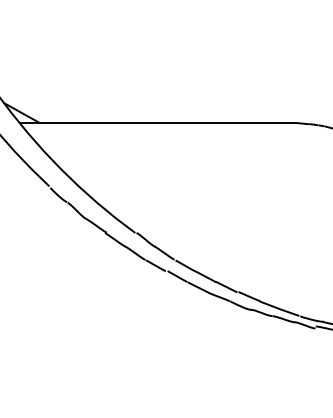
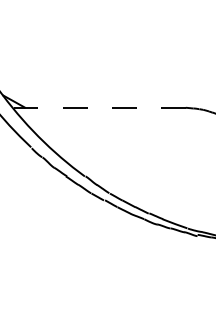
line: (158, 122) -> (99, 107), solid -> dashed

